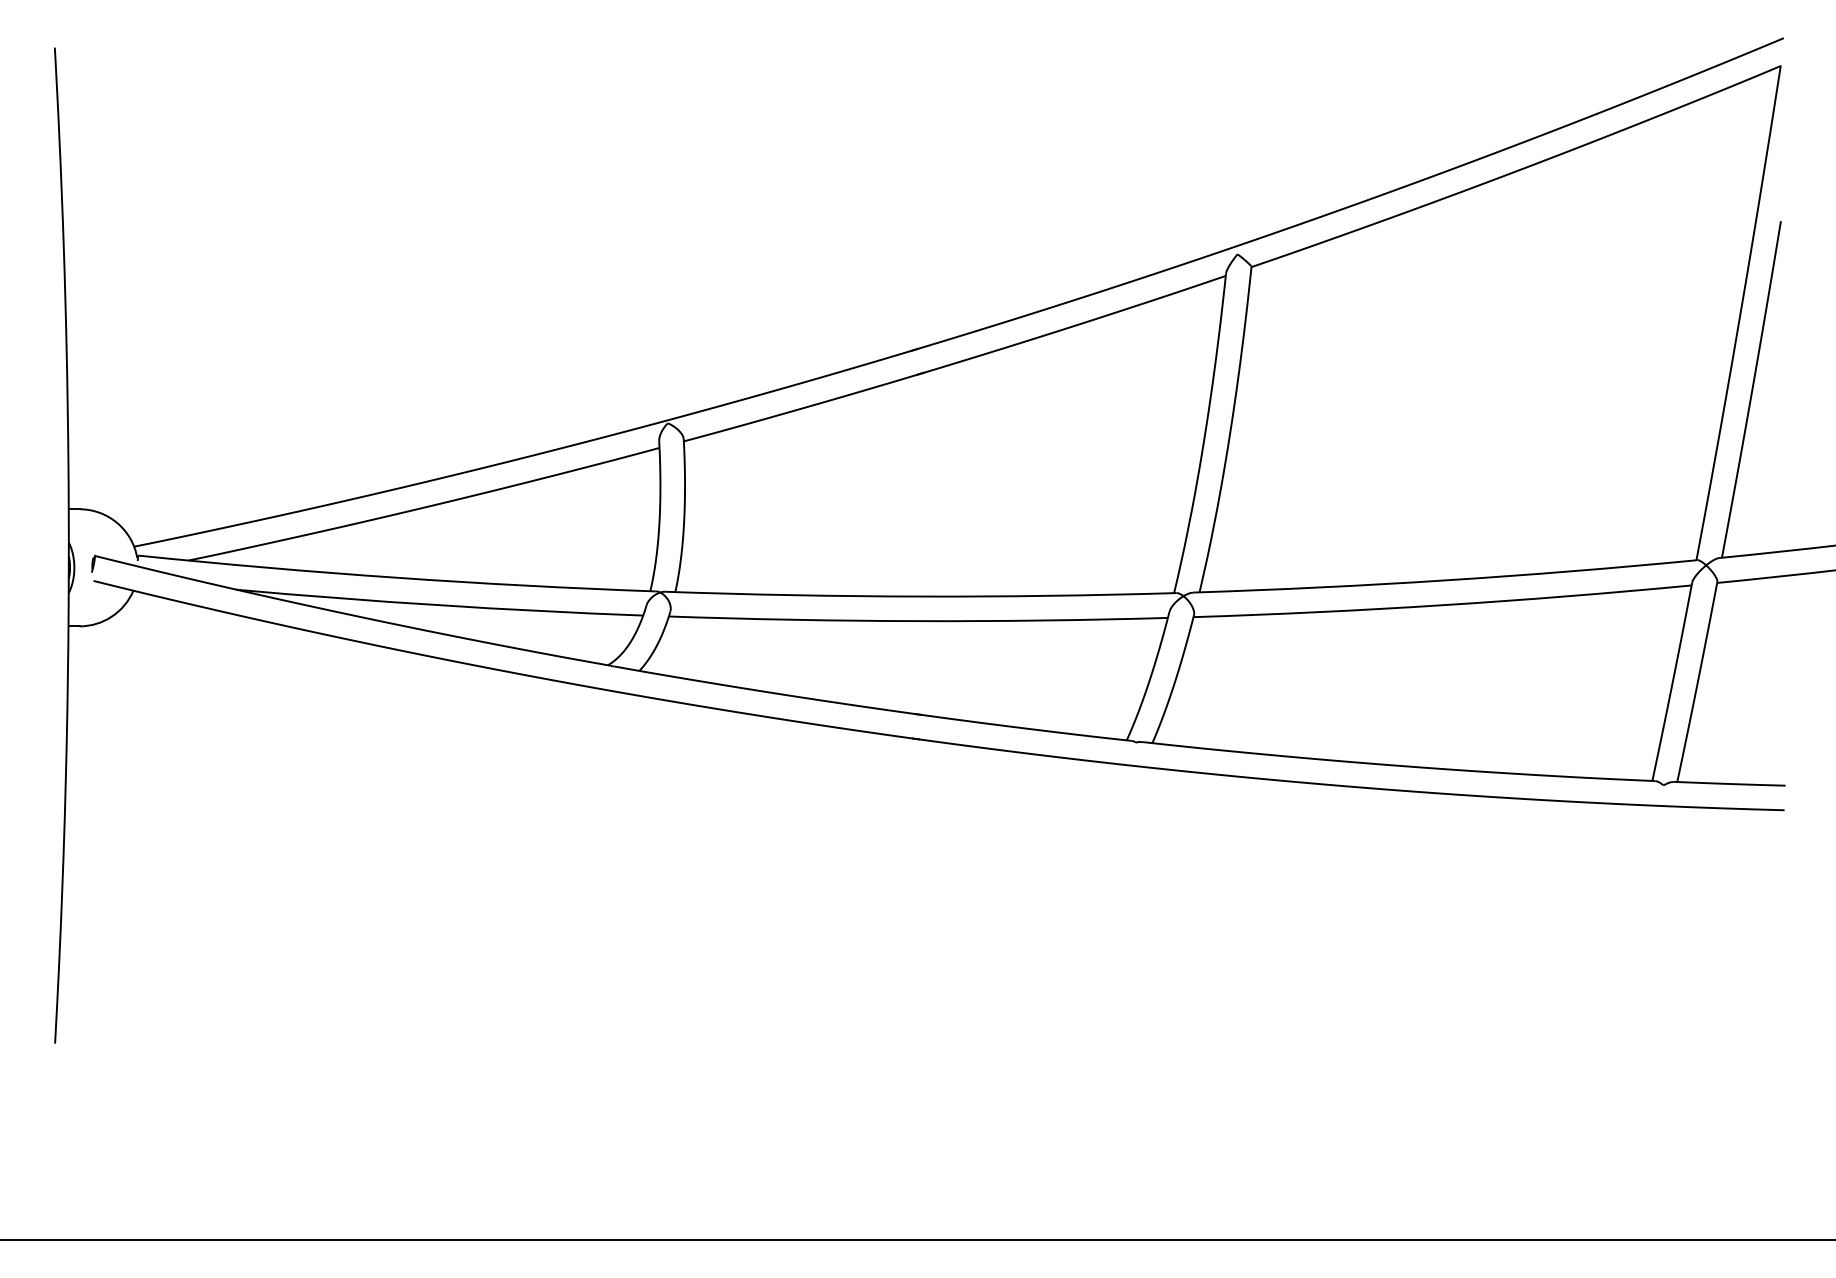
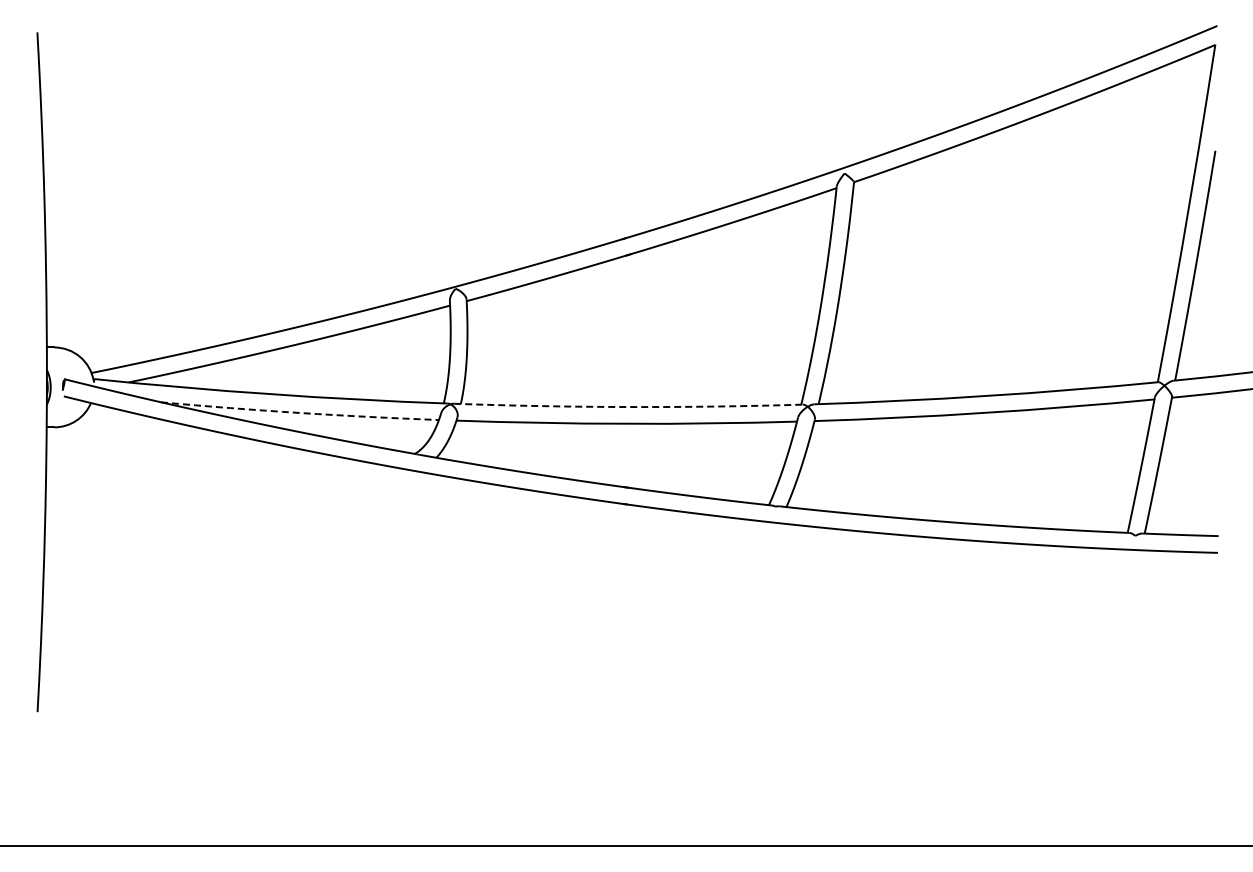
arc: (920, 597) -> (628, 407), solid -> dashed
arc: (438, 604) -> (299, 412), solid -> dashed

